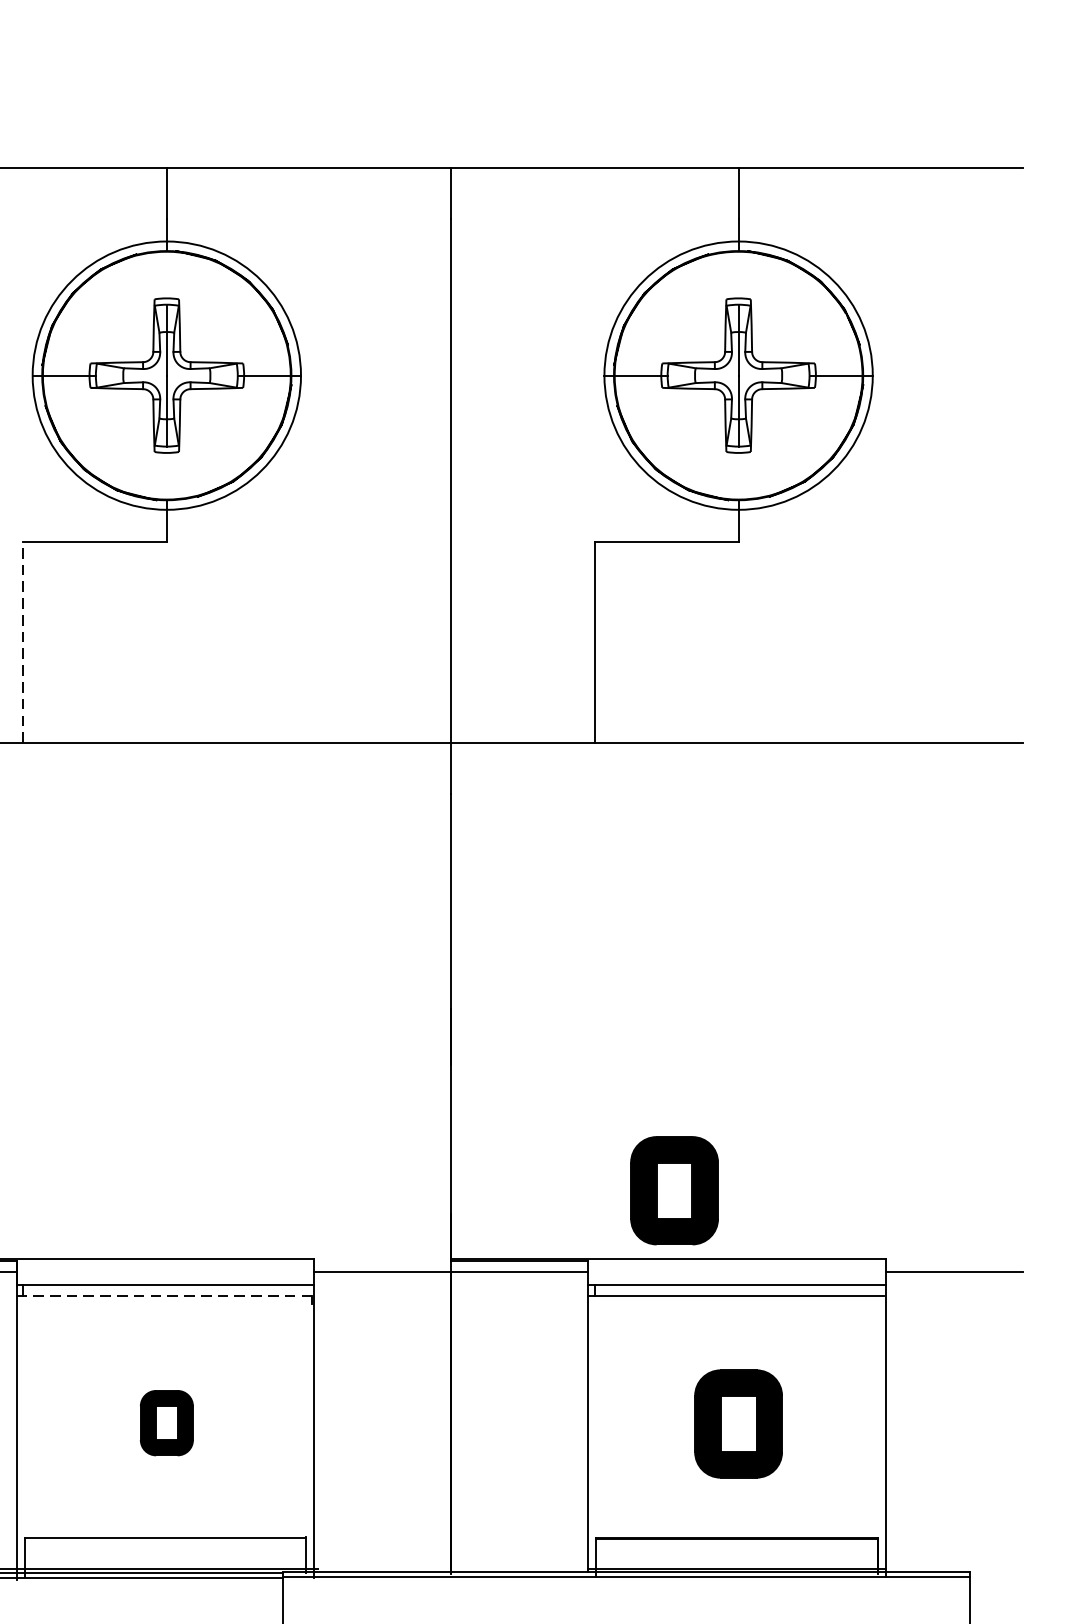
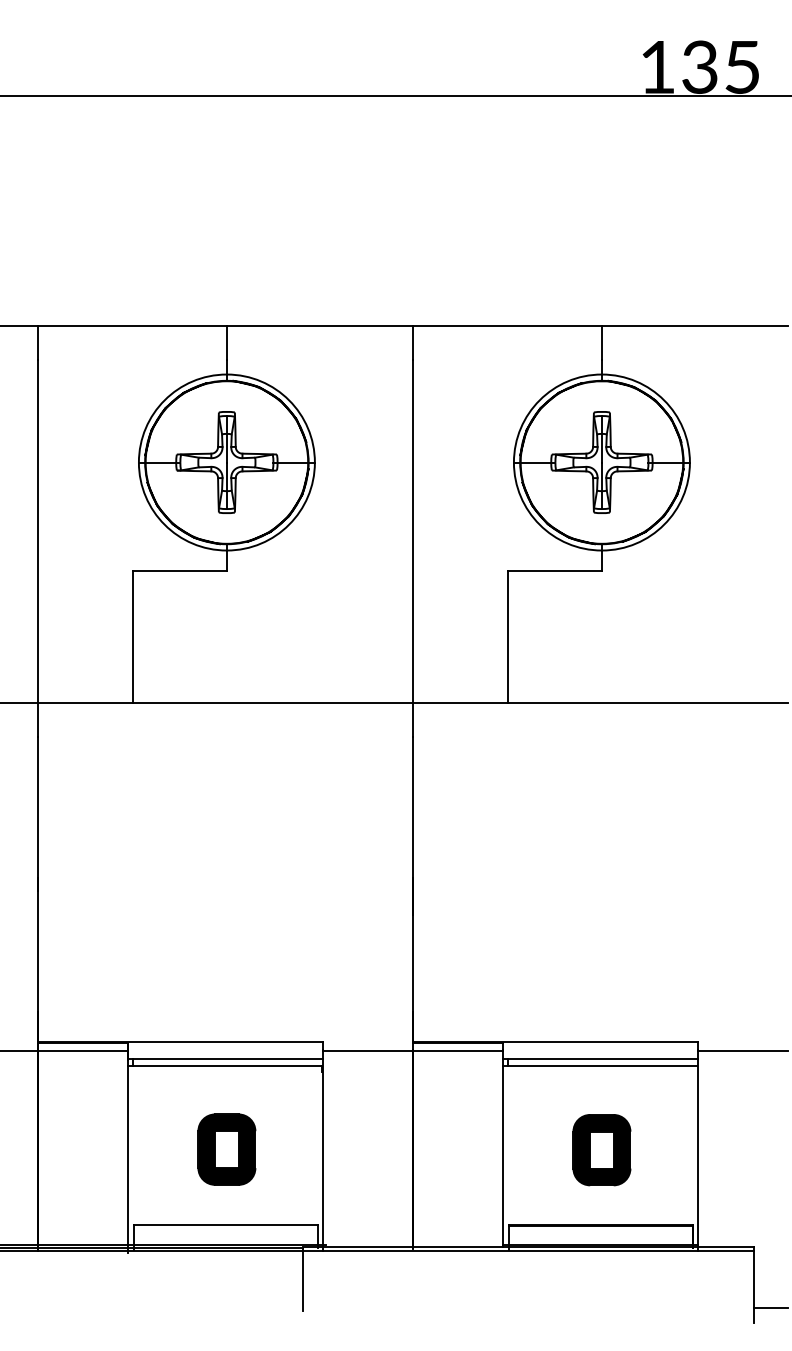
line: (22, 642) -> (132, 637), dashed -> solid
part: (673, 1191) -> (559, 997), removed
line: (164, 1294) -> (225, 1065), dashed -> solid
part: (166, 1423) -> (226, 1149), size x1.67

